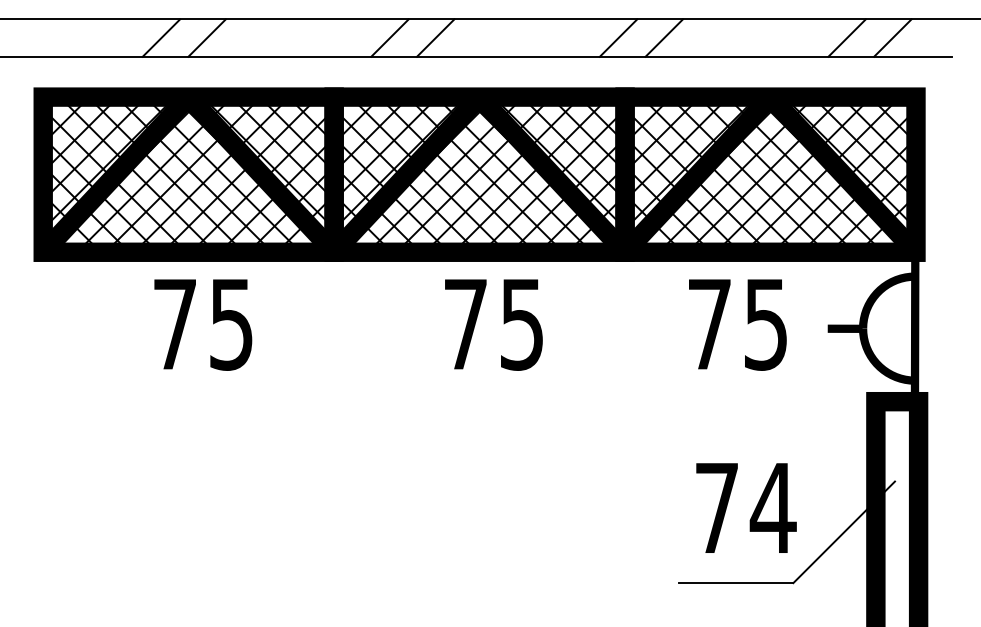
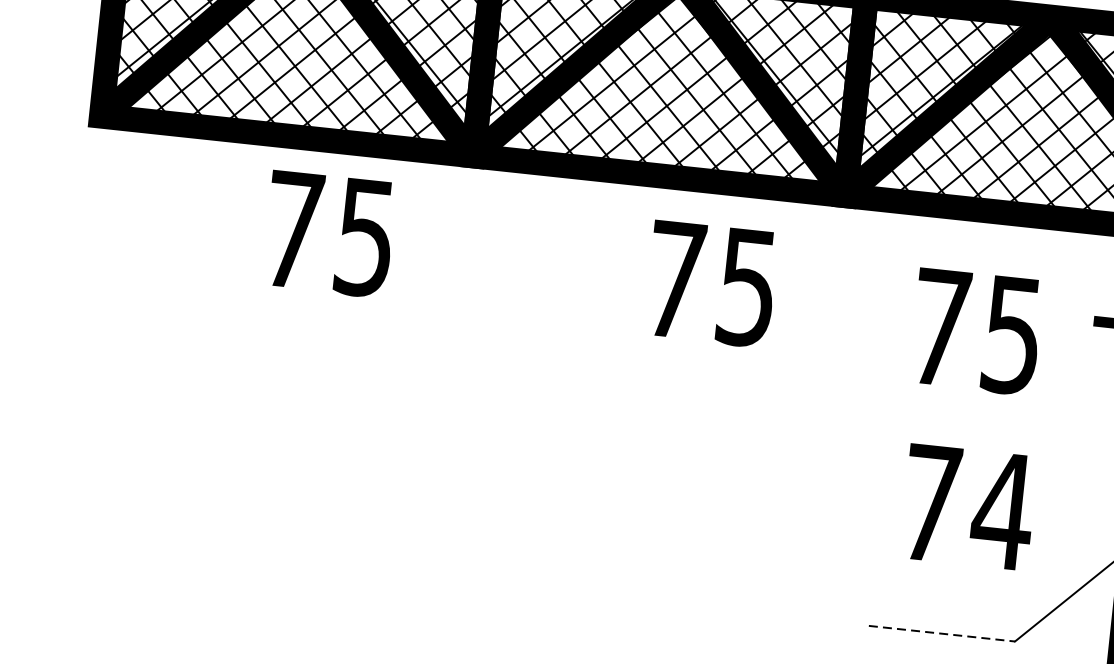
text: (203, 324) -> (329, 233), moved
text: (493, 324) -> (710, 283), moved
text: (737, 324) -> (975, 331), moved
text: (746, 507) -> (968, 506), moved
line: (736, 583) -> (942, 634), solid -> dashed

